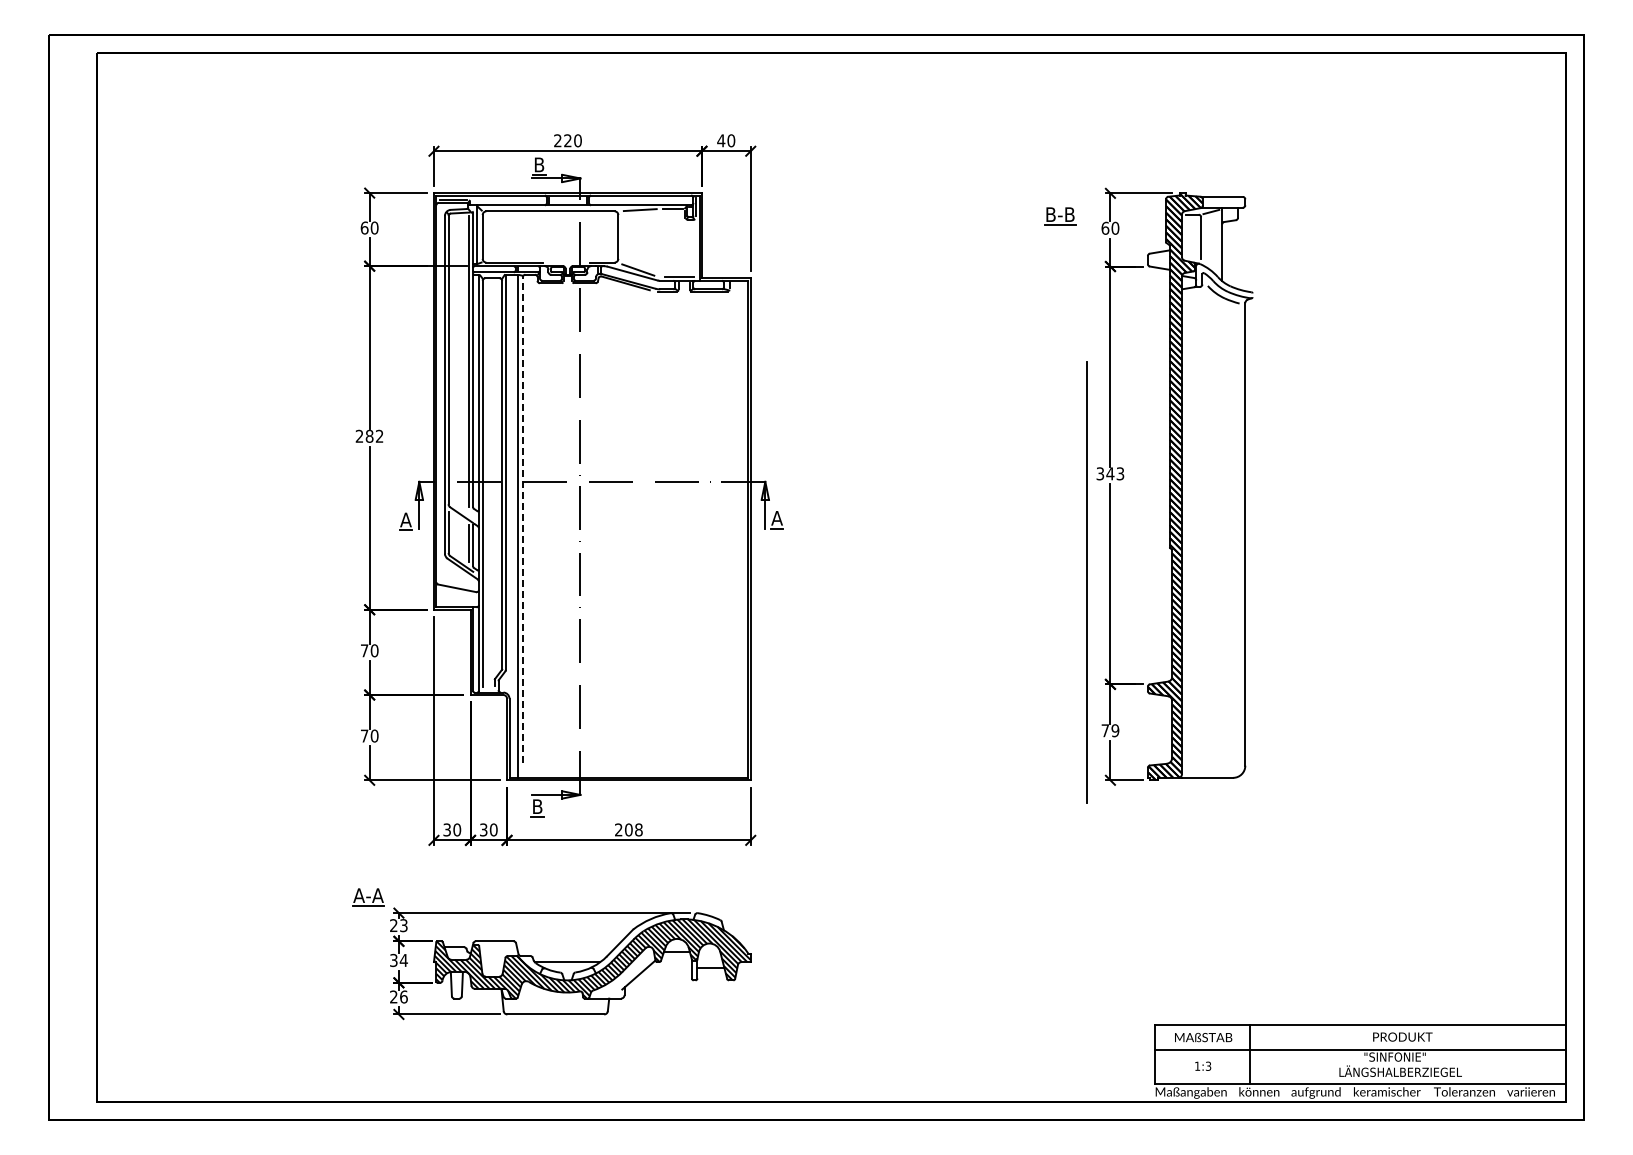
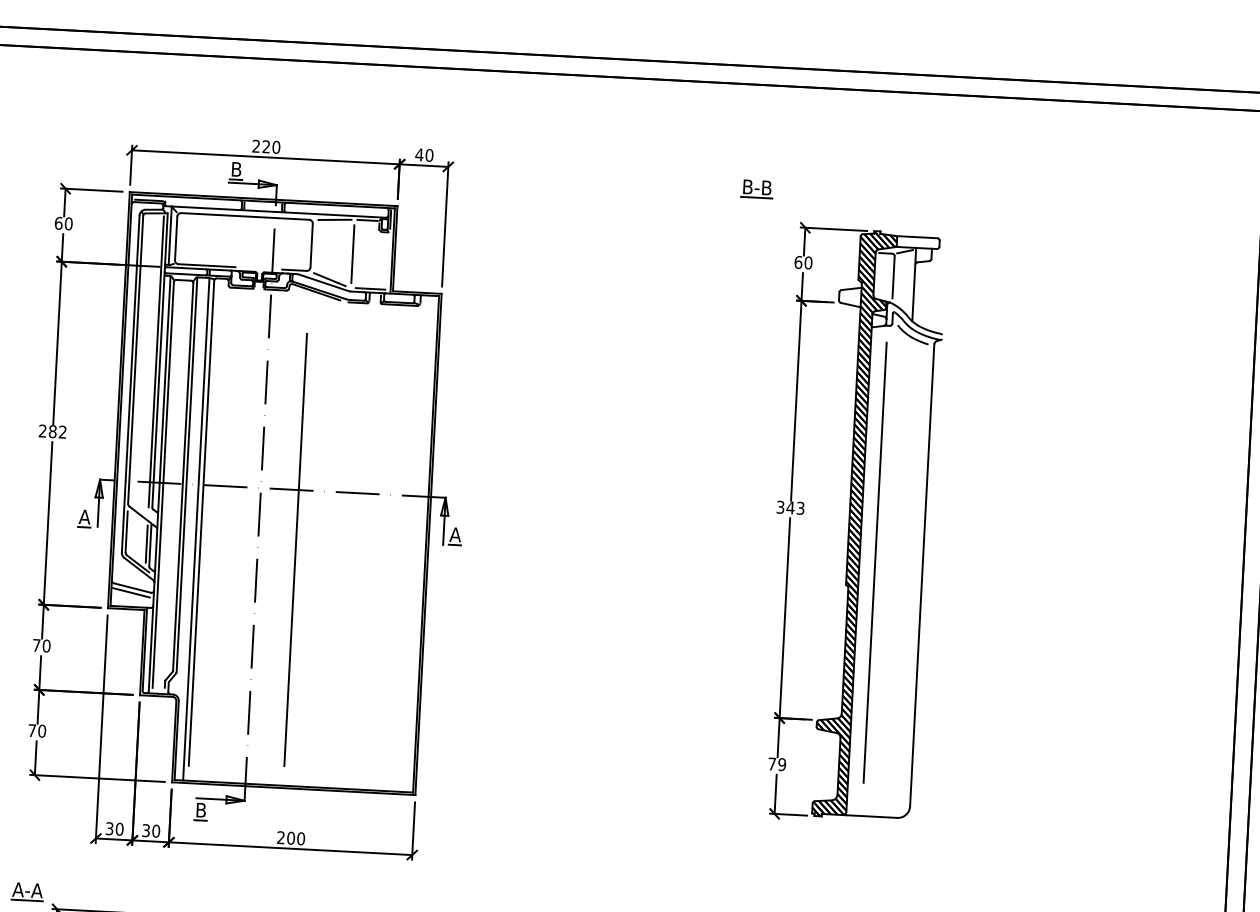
part: (1060, 216) -> (757, 189), moved
line: (659, 243) -> (352, 254), added
line: (522, 520) -> (201, 523), dashed -> solid
line: (618, 541) -> (295, 549), added
line: (1086, 582) -> (874, 563), moved
line: (456, 592) -> (131, 592), added
text: (638, 829) -> (300, 838), 208 -> 200

